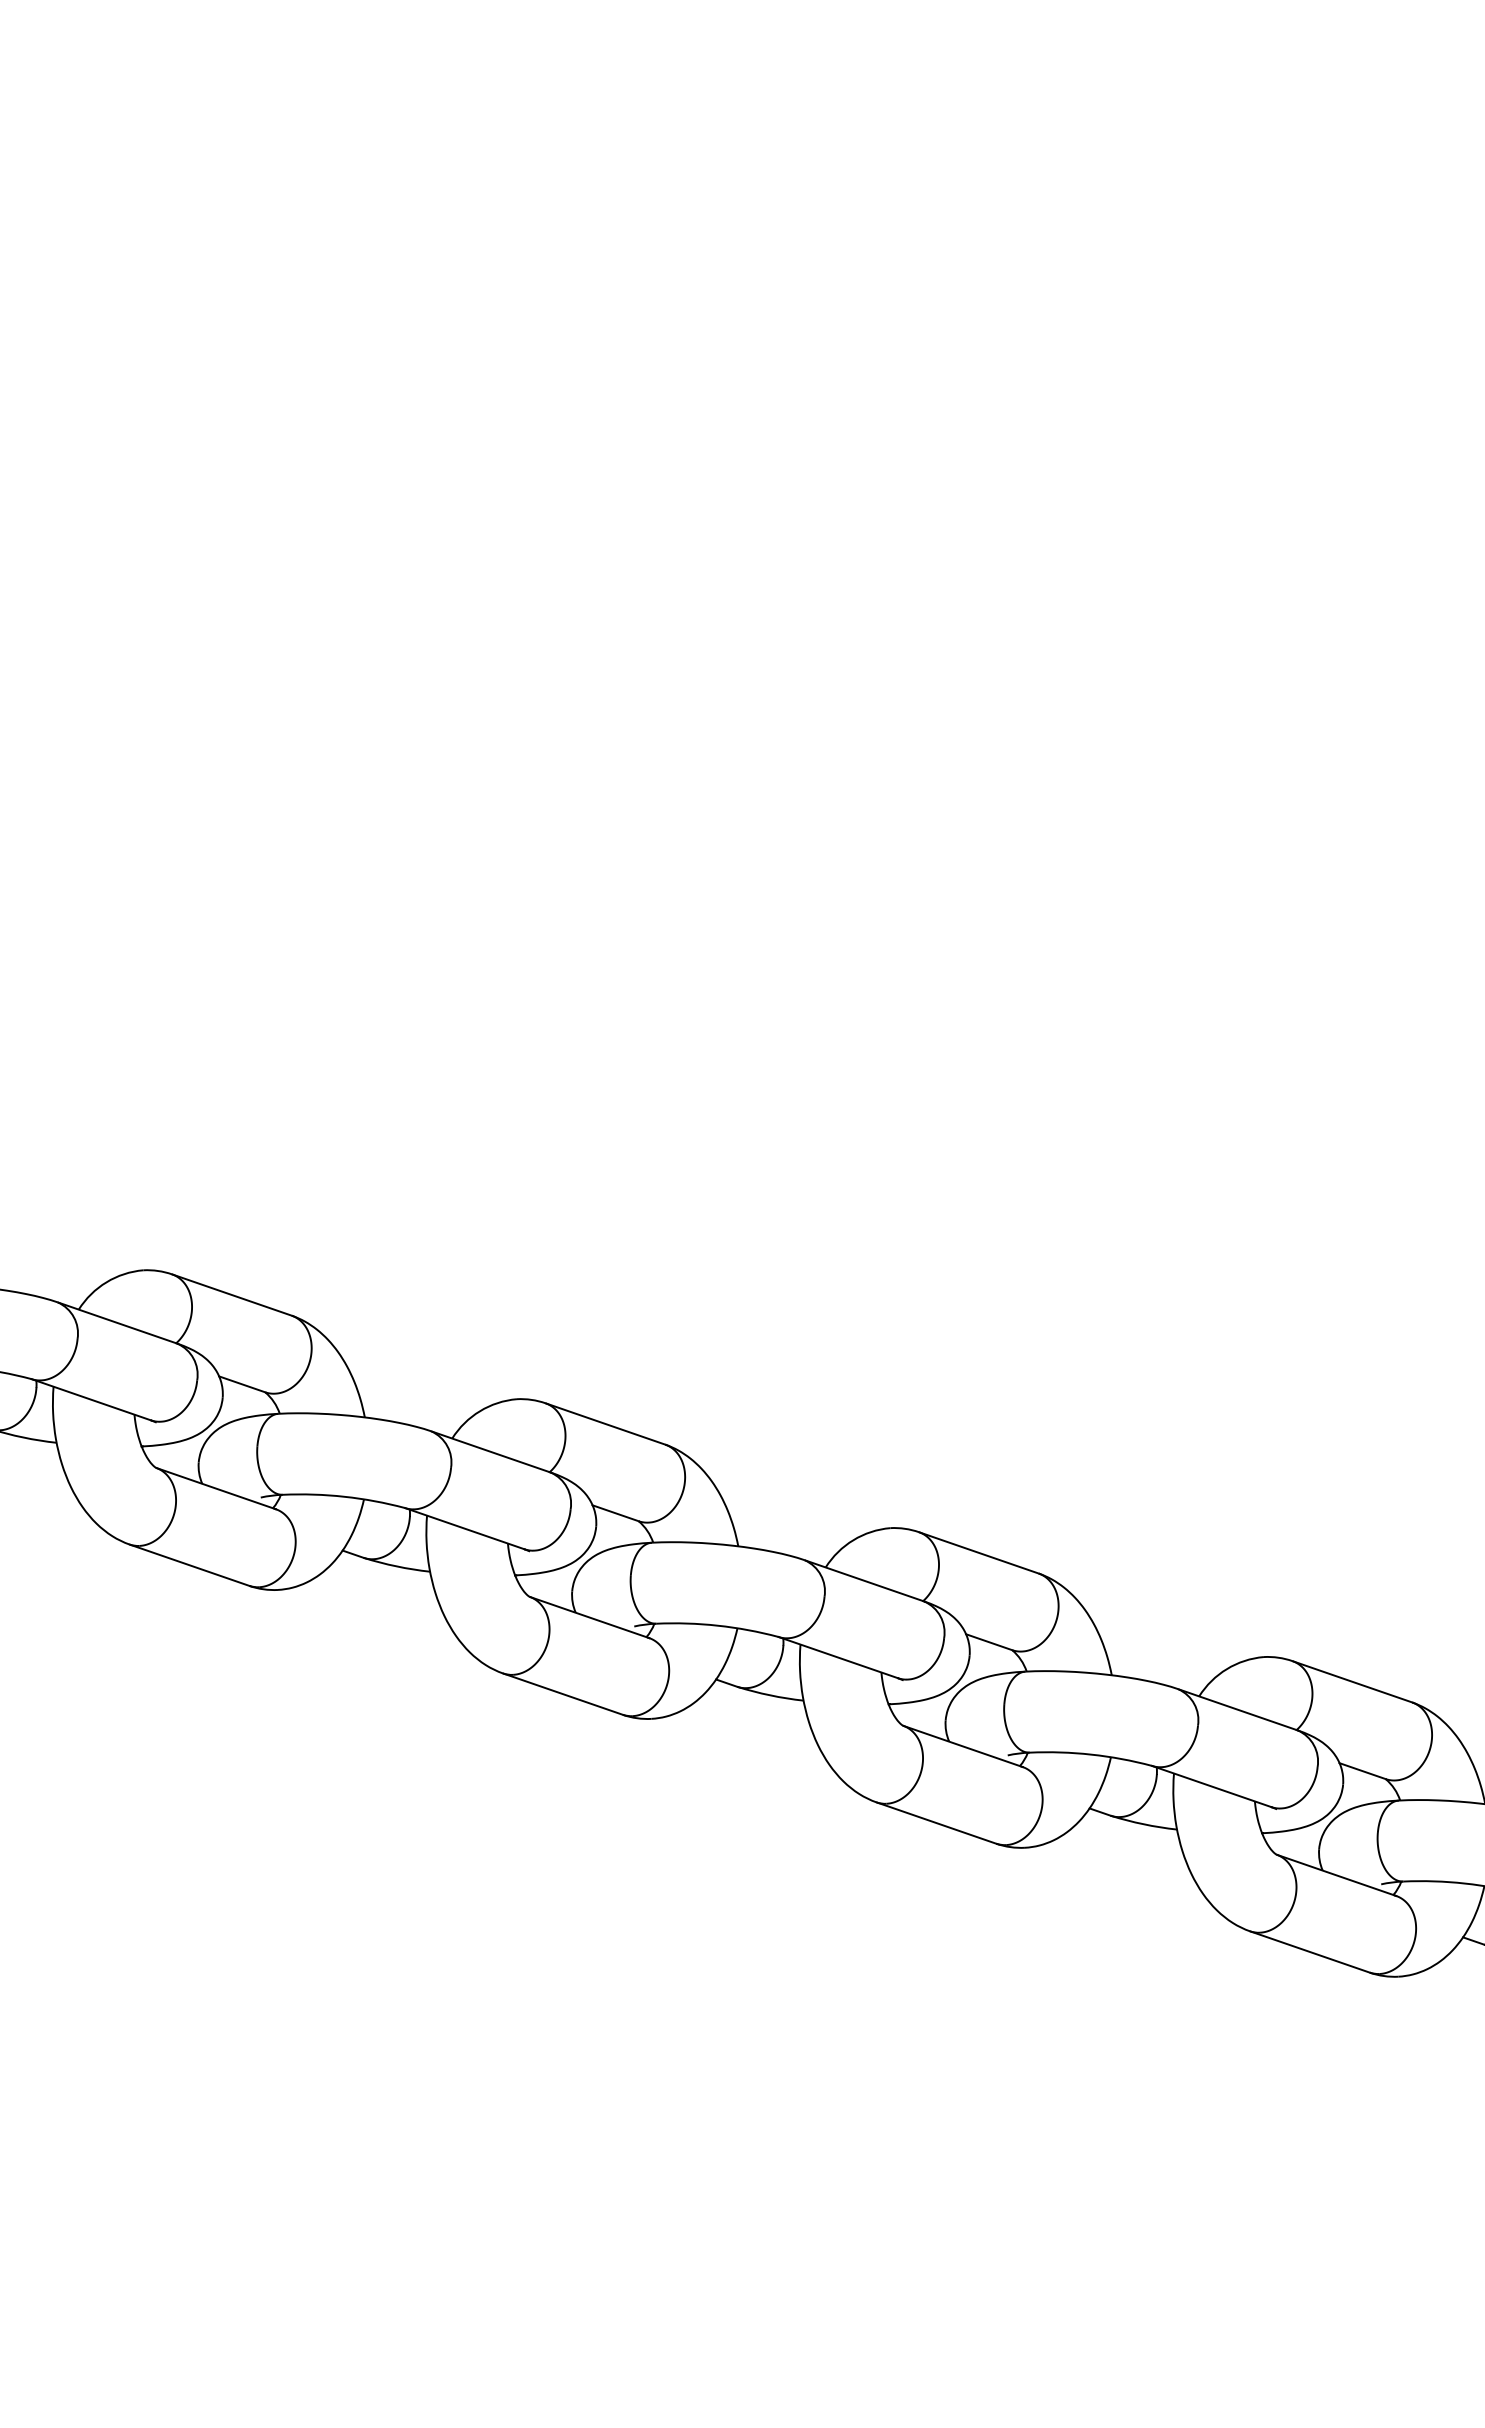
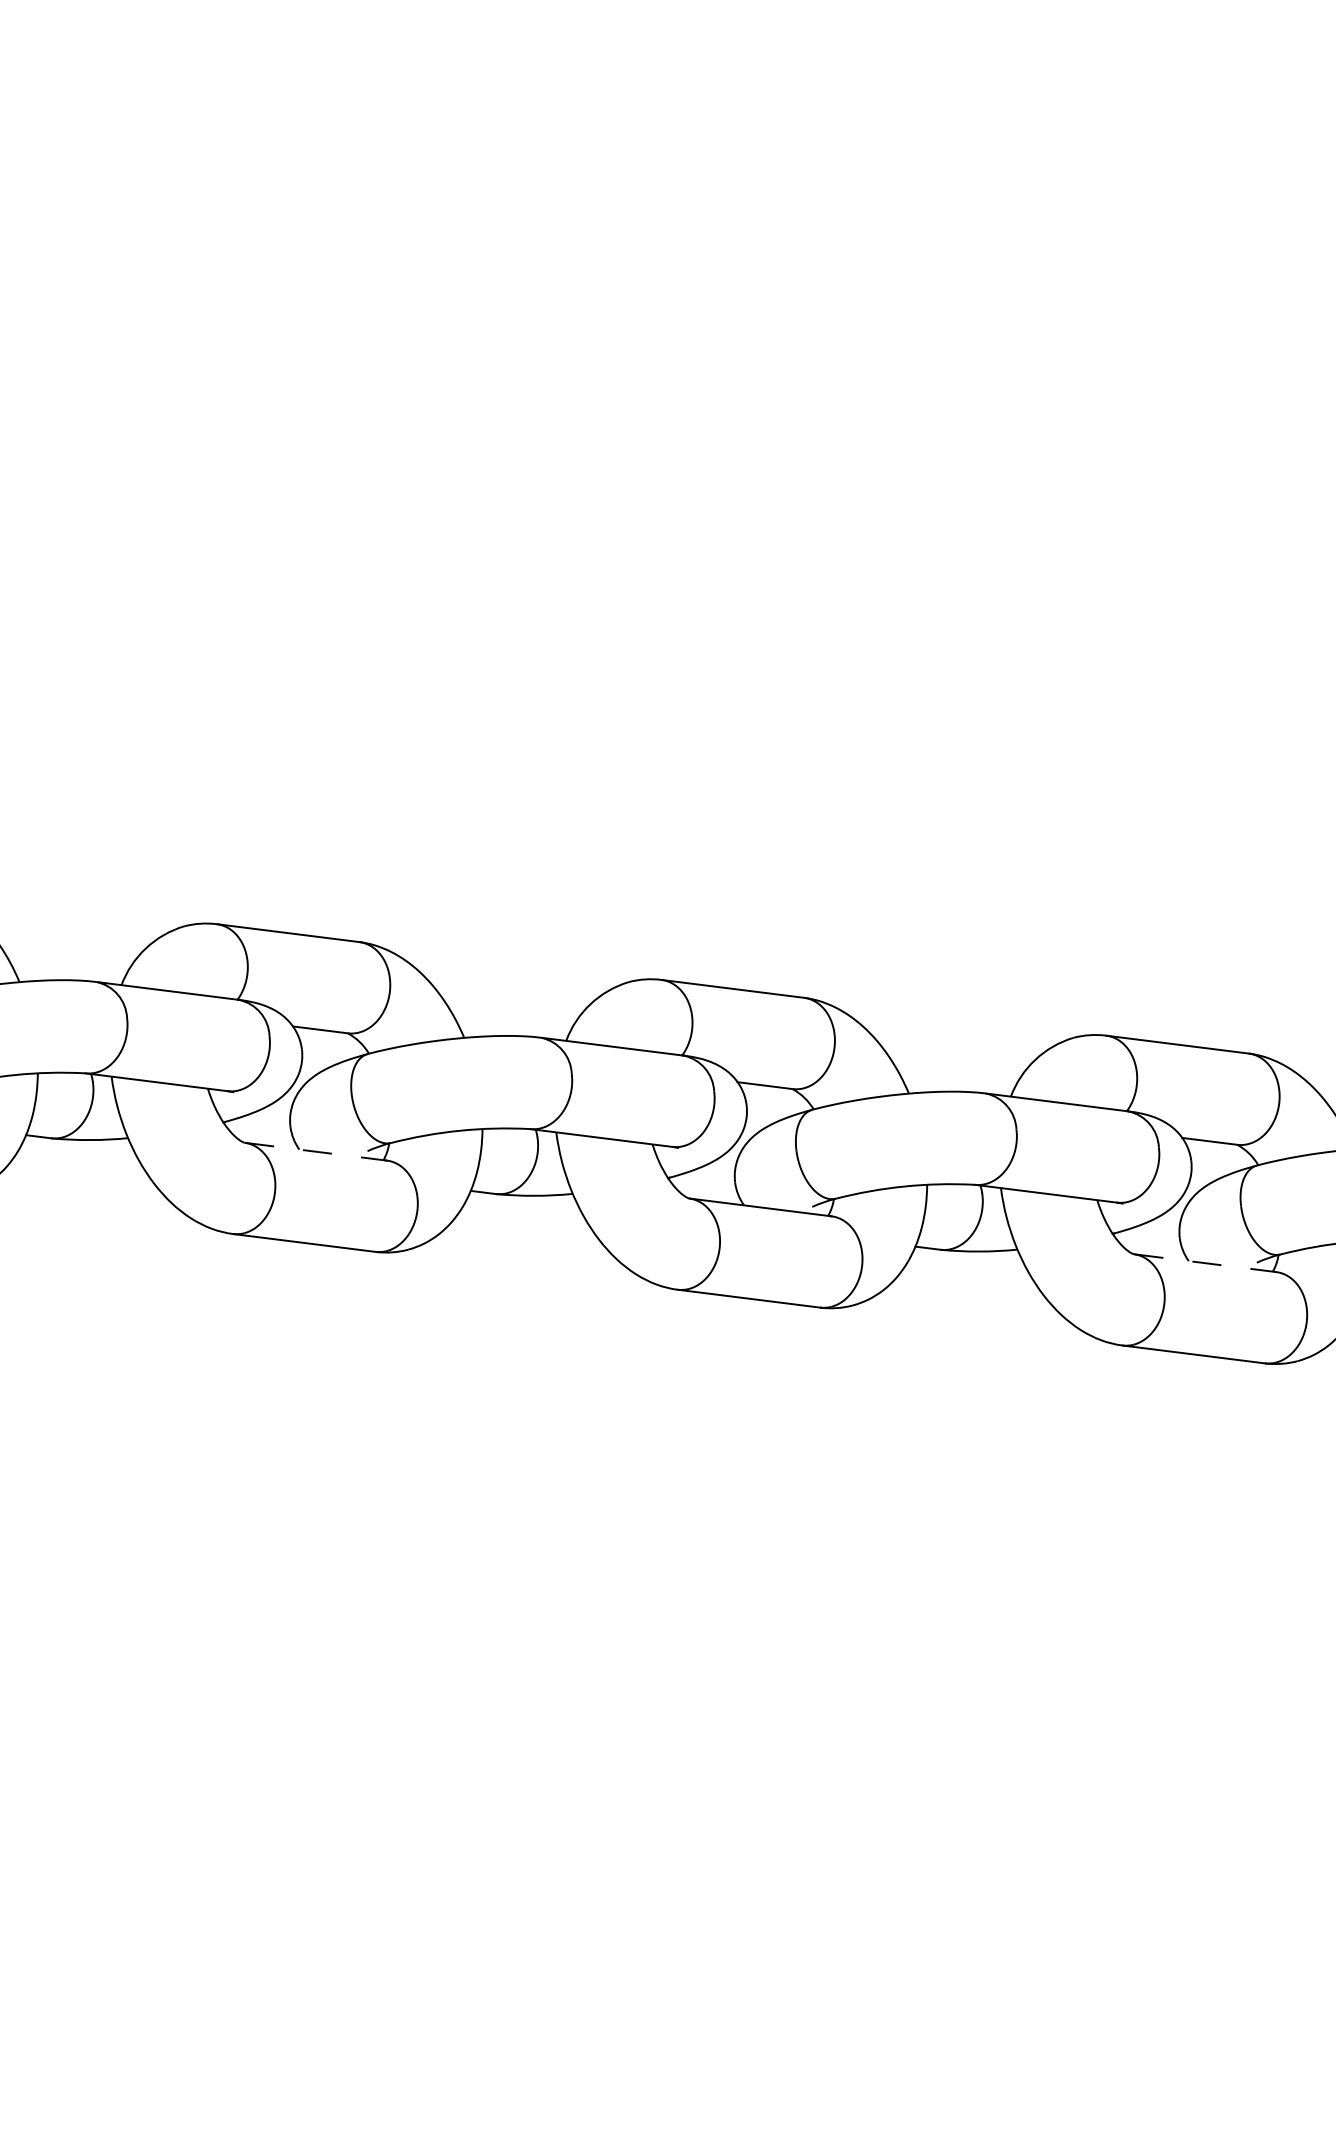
line: (216, 1488) -> (316, 1151), solid -> dashed
line: (963, 1746) -> (1205, 1263), solid -> dashed

